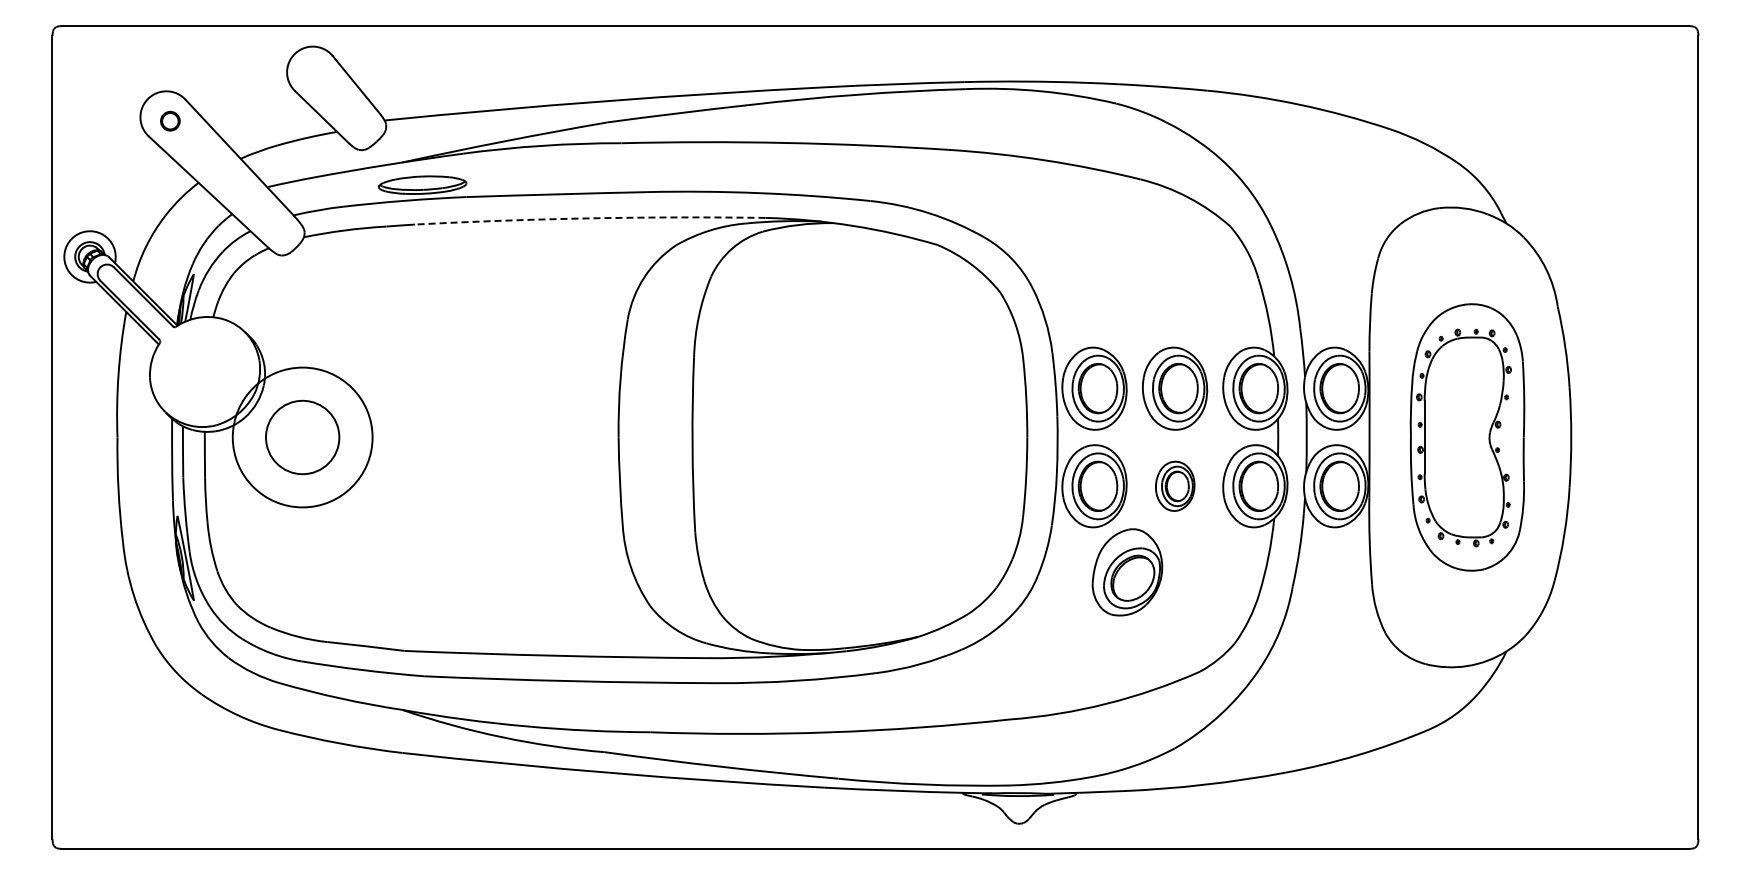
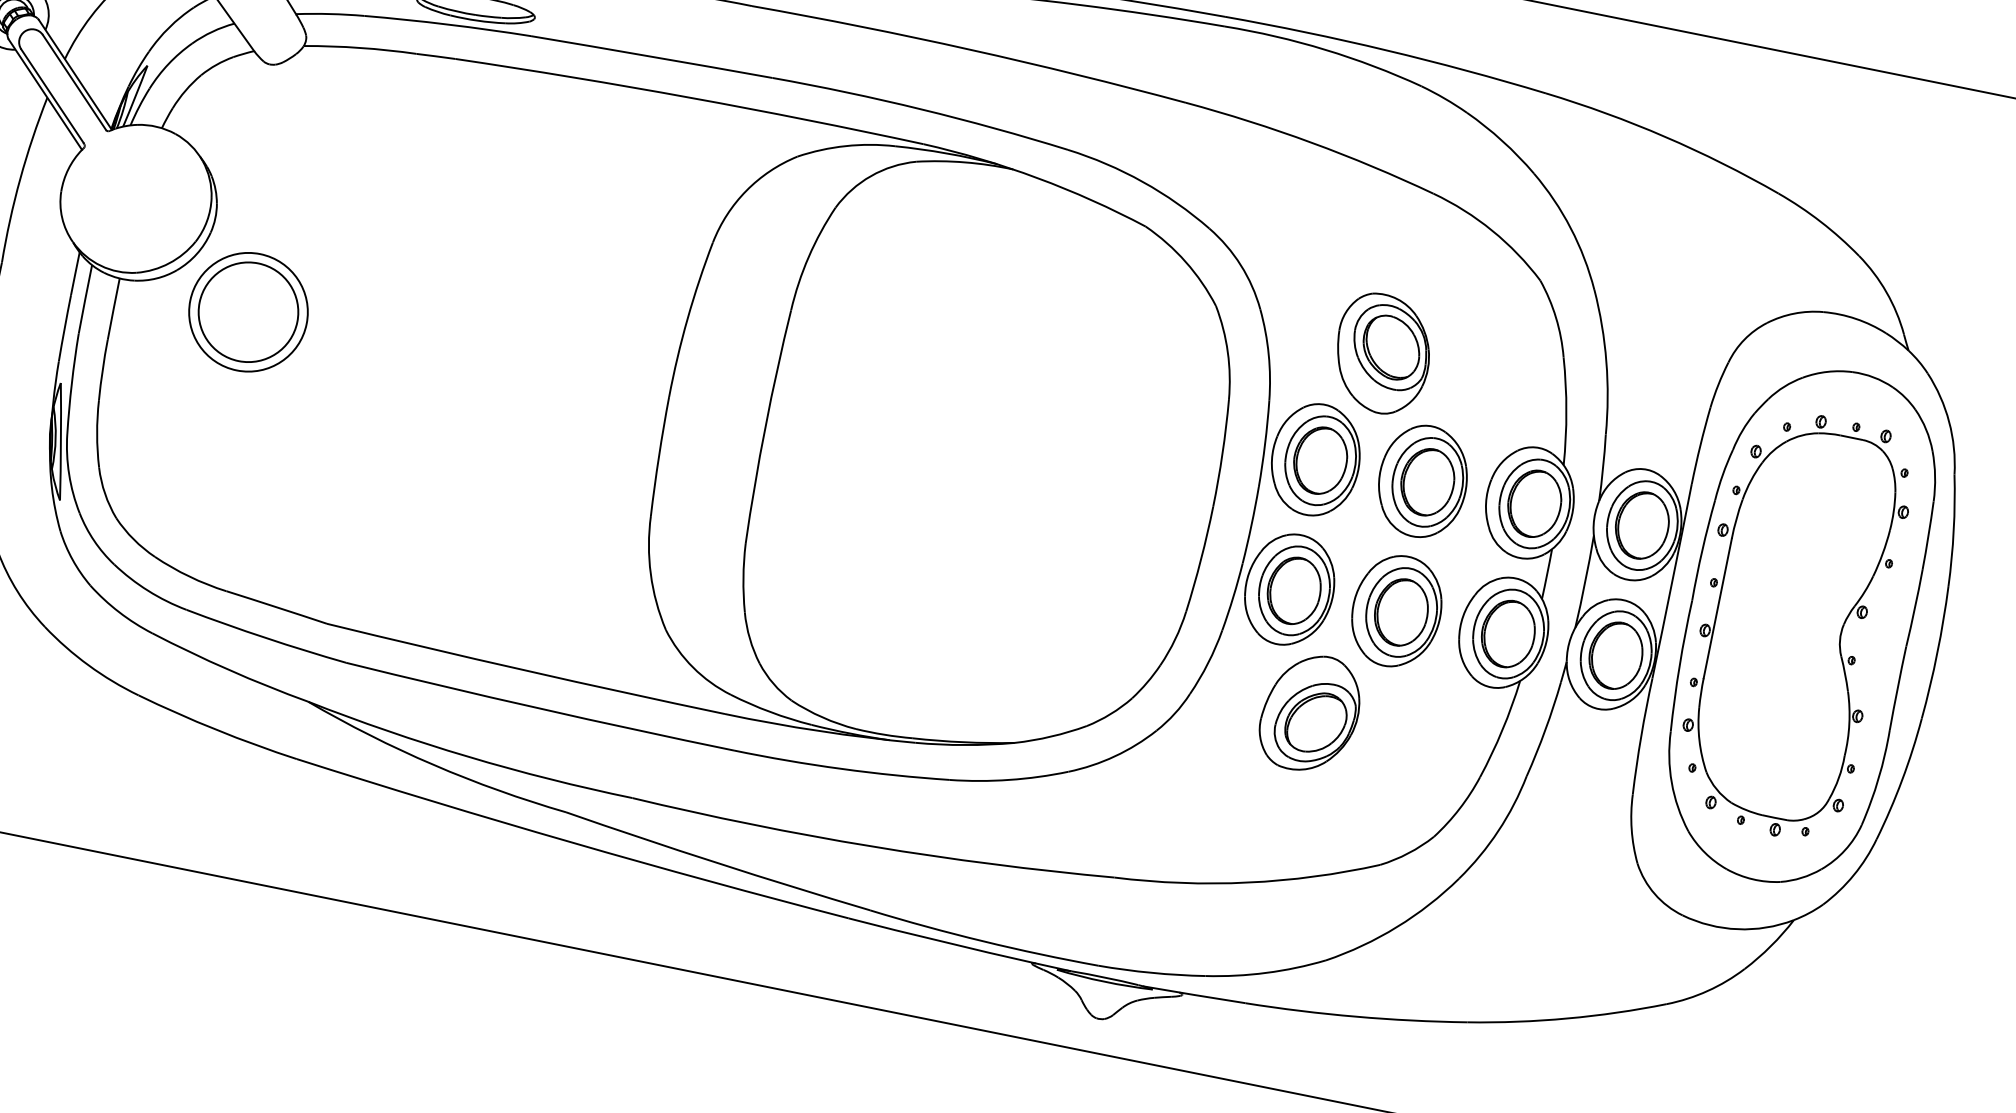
arc: (590, 218) -> (690, 97), dashed -> solid
part: (1127, 302) -> (1382, 353), added
circle: (302, 437) -> (248, 312), size x0.62
part: (1467, 437) -> (1799, 624), size x1.43
part: (1175, 486) -> (1397, 611), size x1.67

